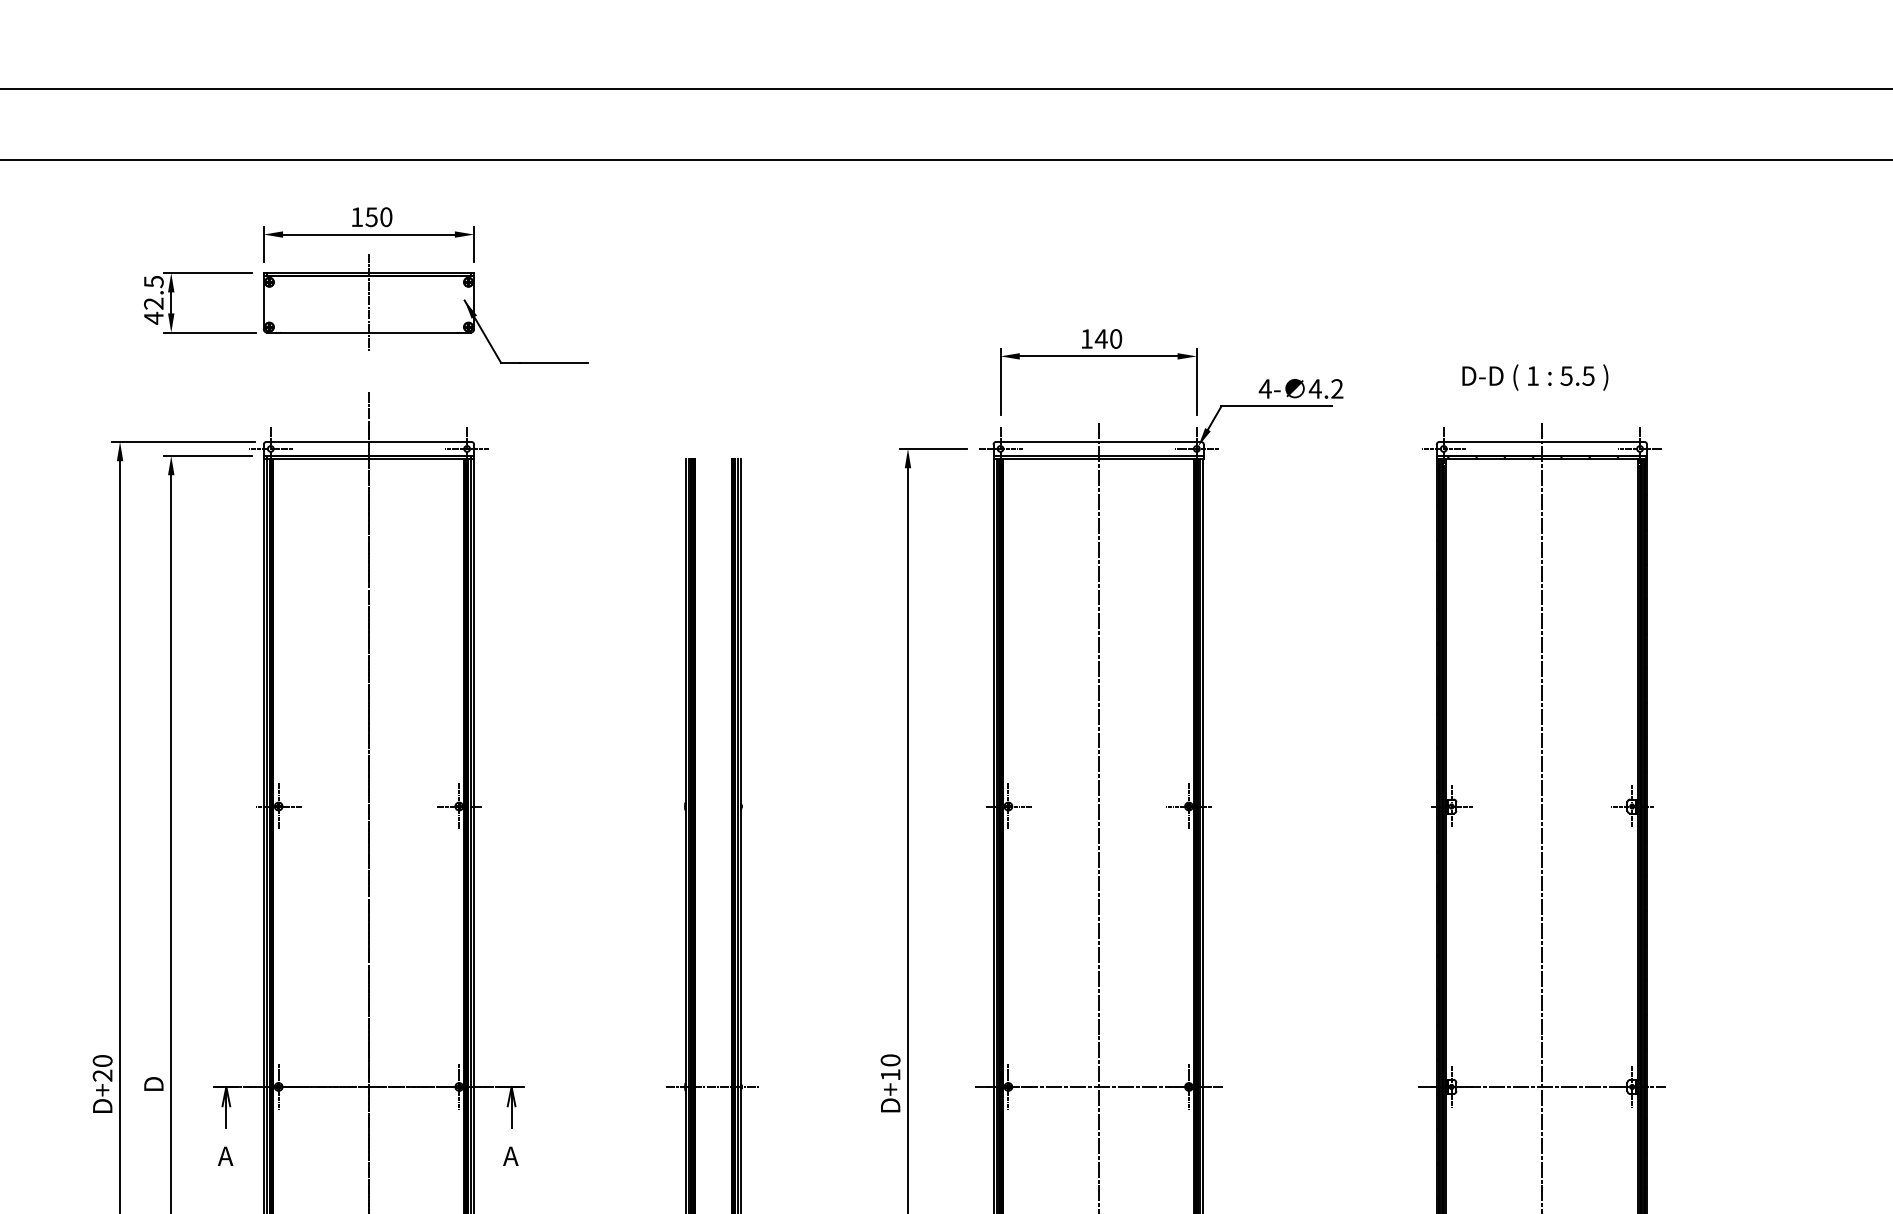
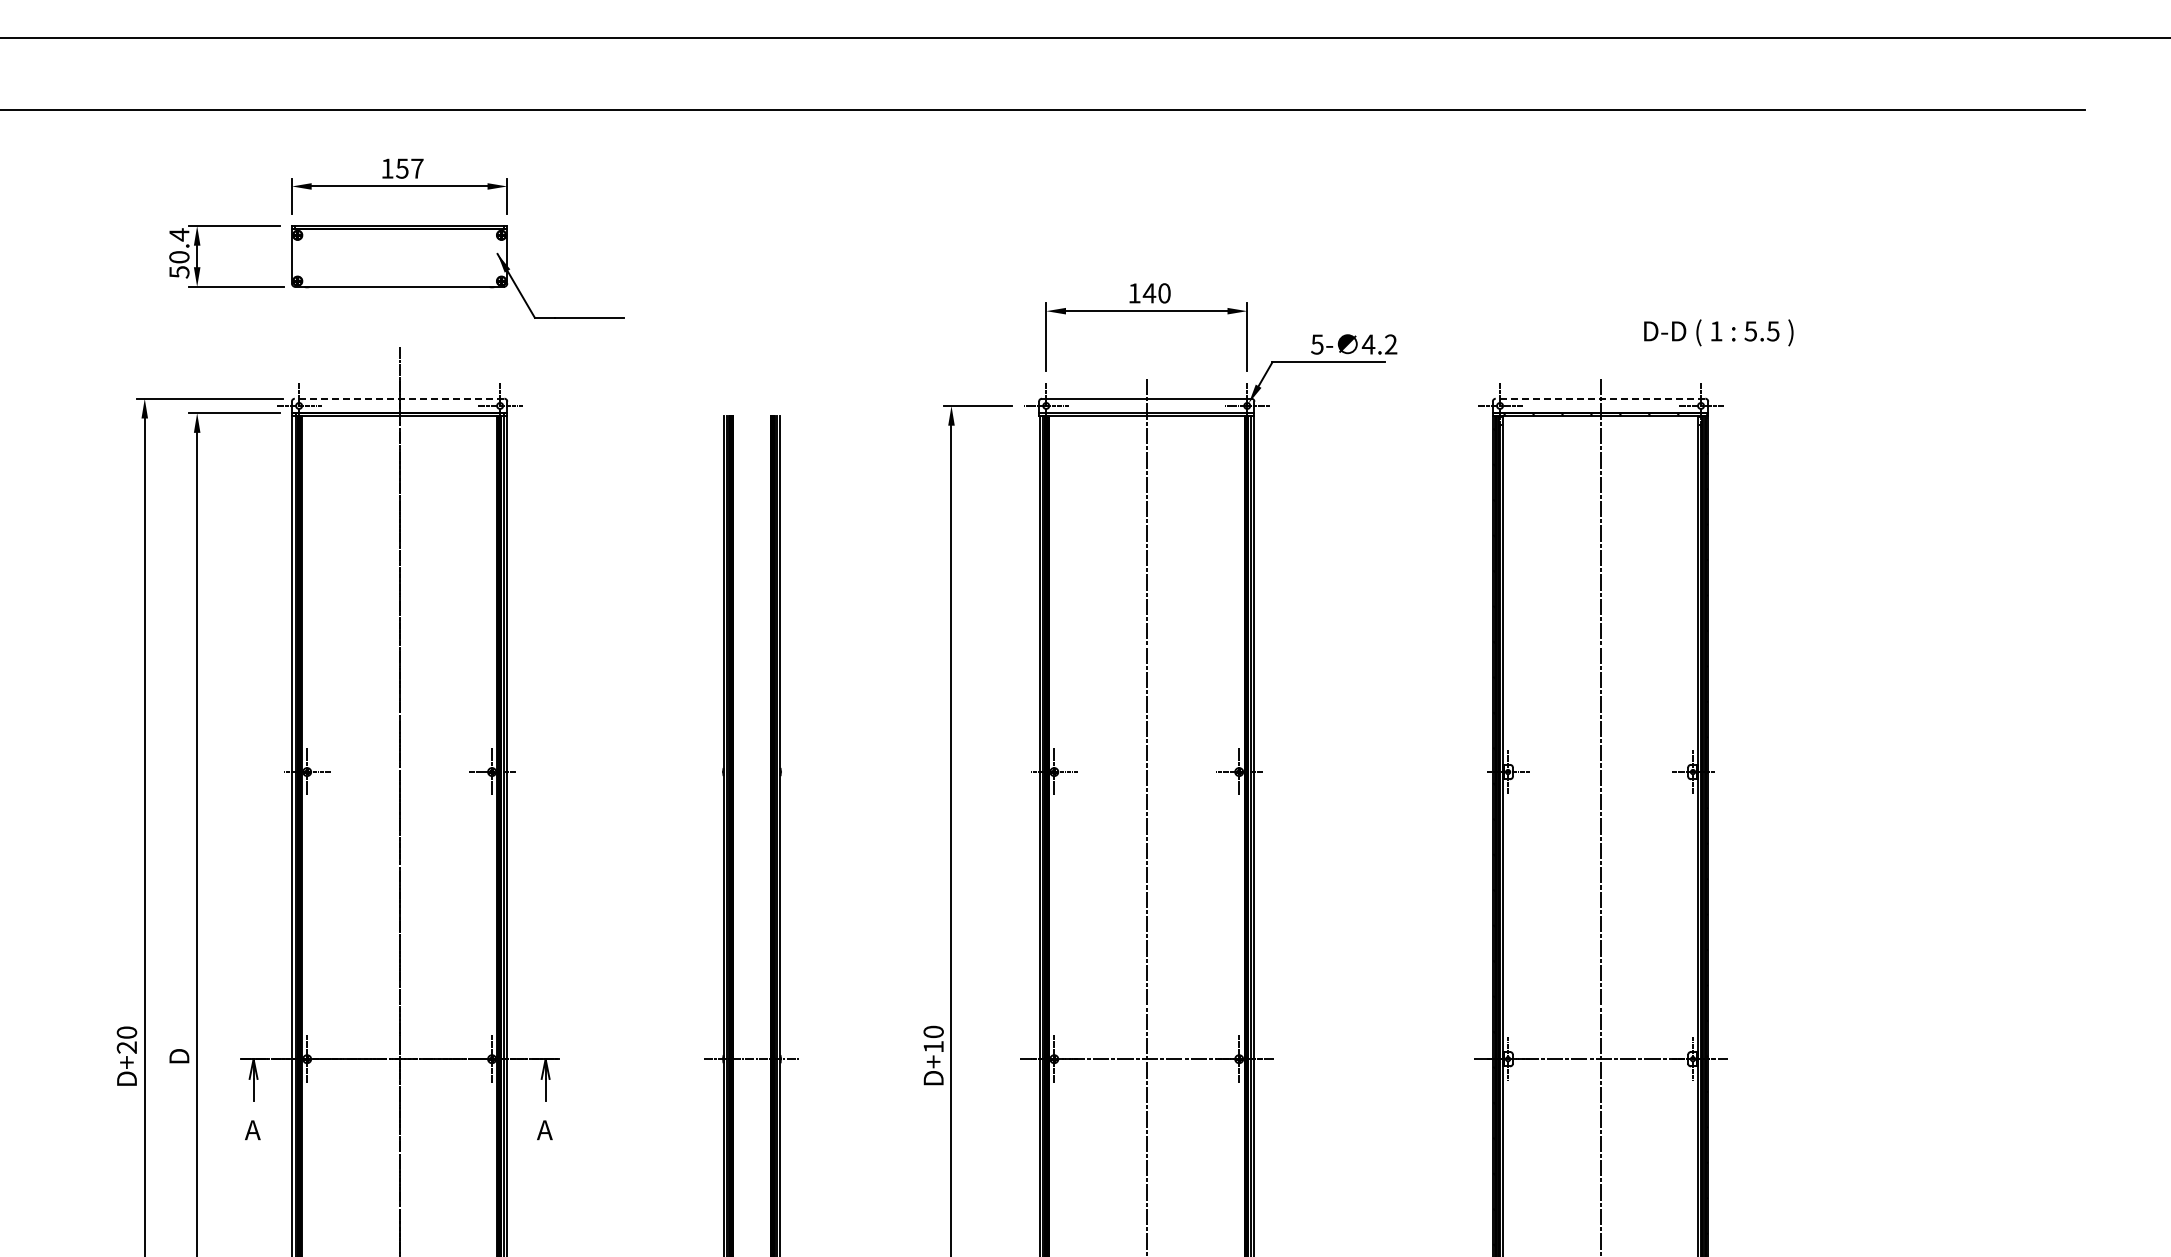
text: (386, 217) -> (417, 168), 150 -> 157
text: (153, 300) -> (179, 253), 42.5 -> 50.4
line: (368, 302) -> (399, 256), removed
text: (1535, 377) -> (1718, 332), moved
text: (1265, 388) -> (1317, 344), 4- -> 5-
line: (368, 441) -> (399, 398), solid -> dashed
line: (1541, 441) -> (1600, 398), solid -> dashed

